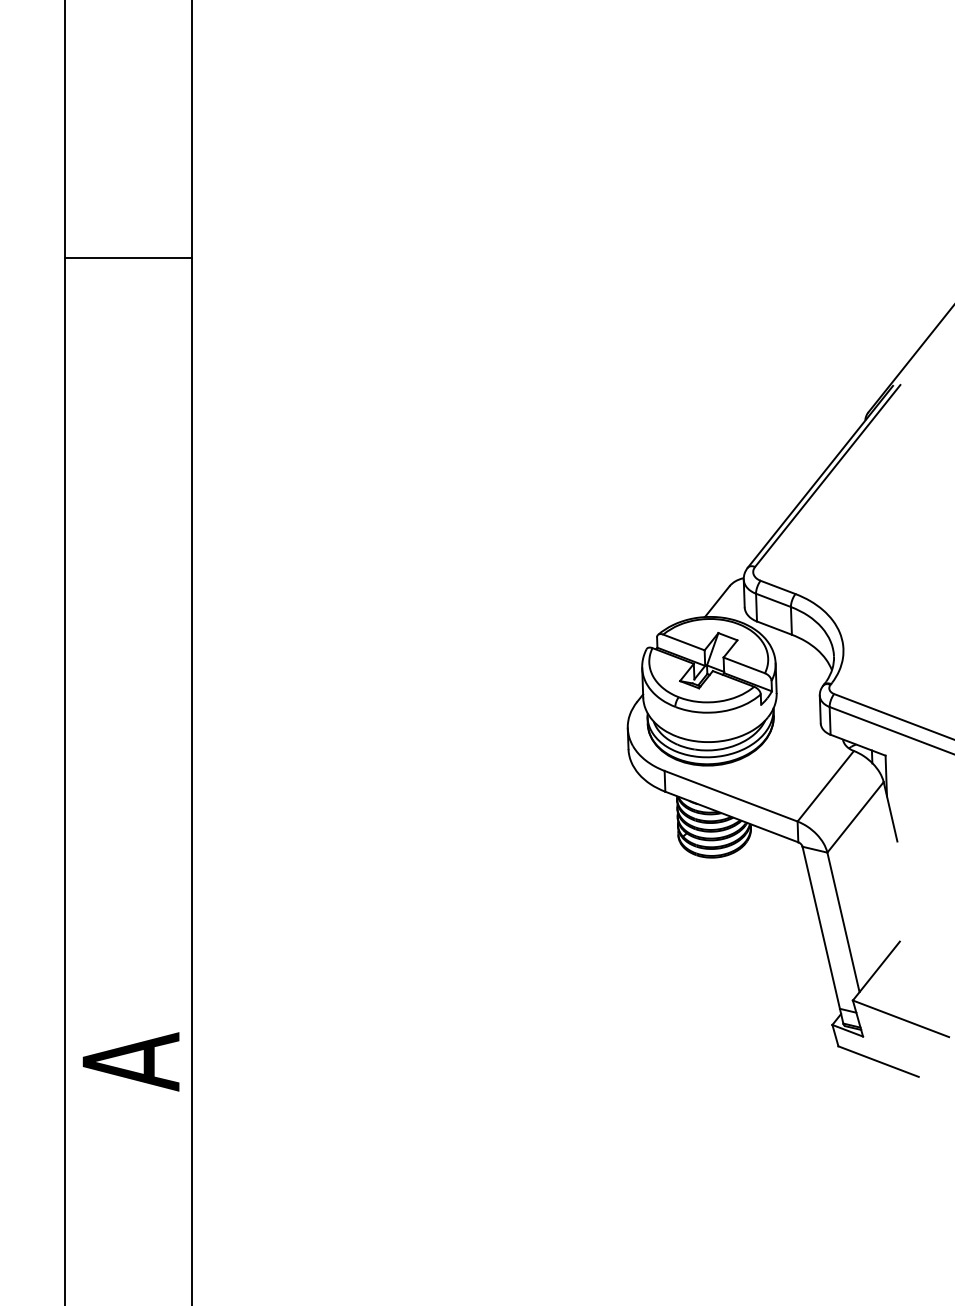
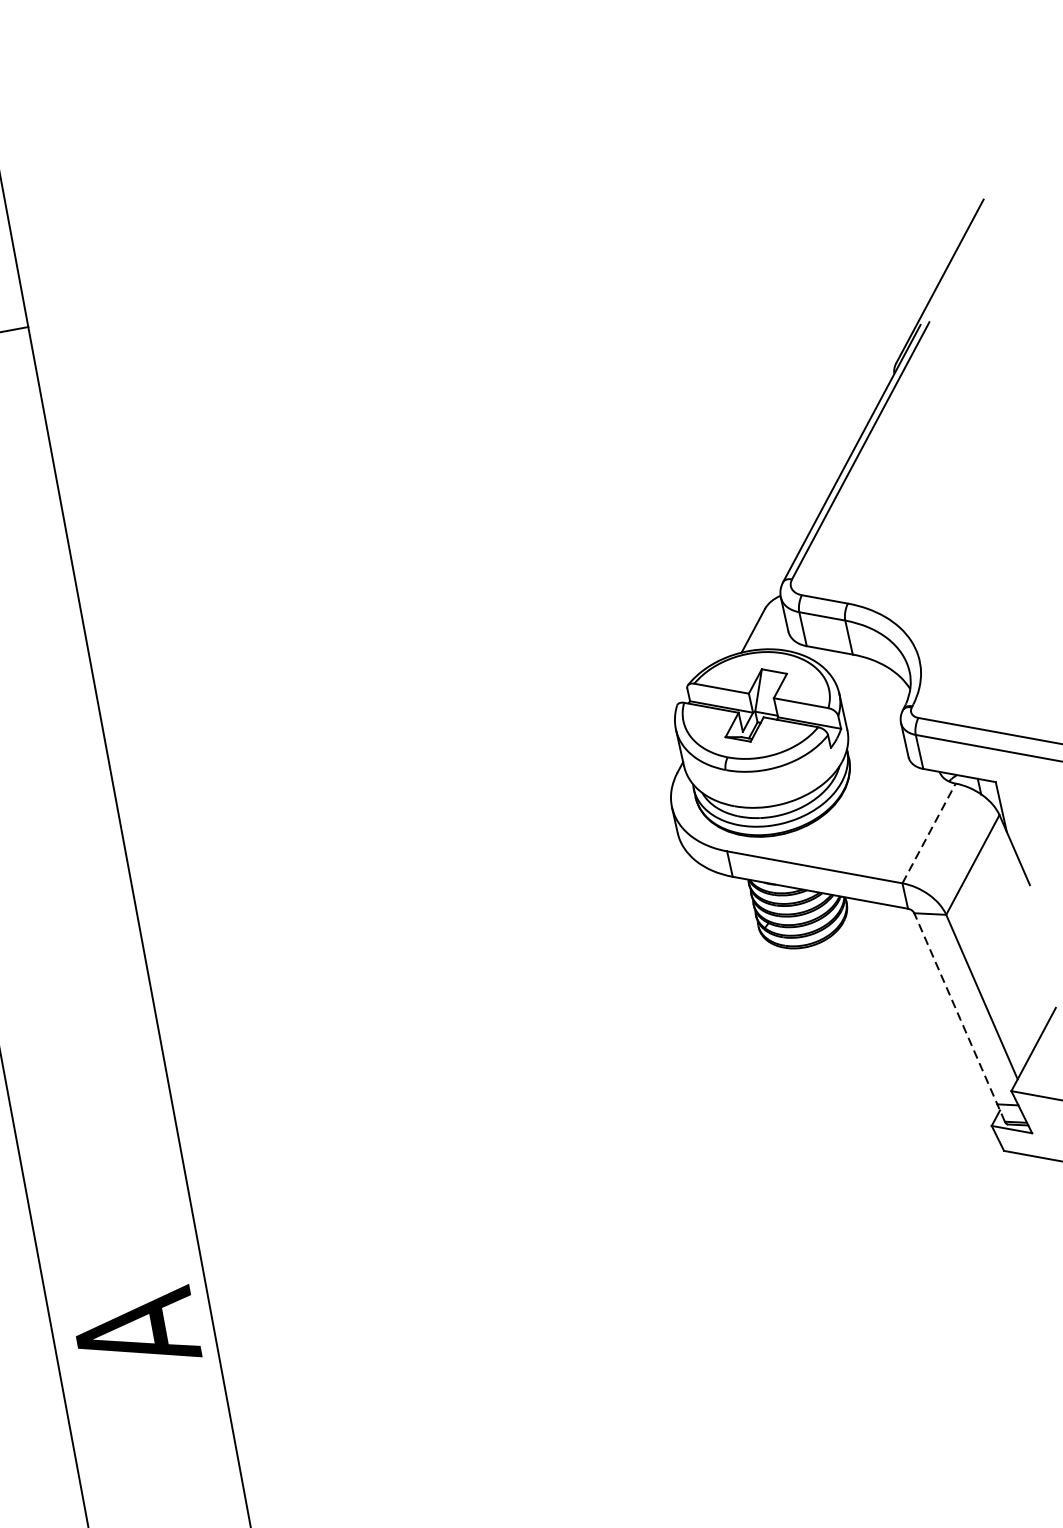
line: (826, 785) -> (929, 832), solid -> dashed
line: (822, 935) -> (959, 1018), solid -> dashed

